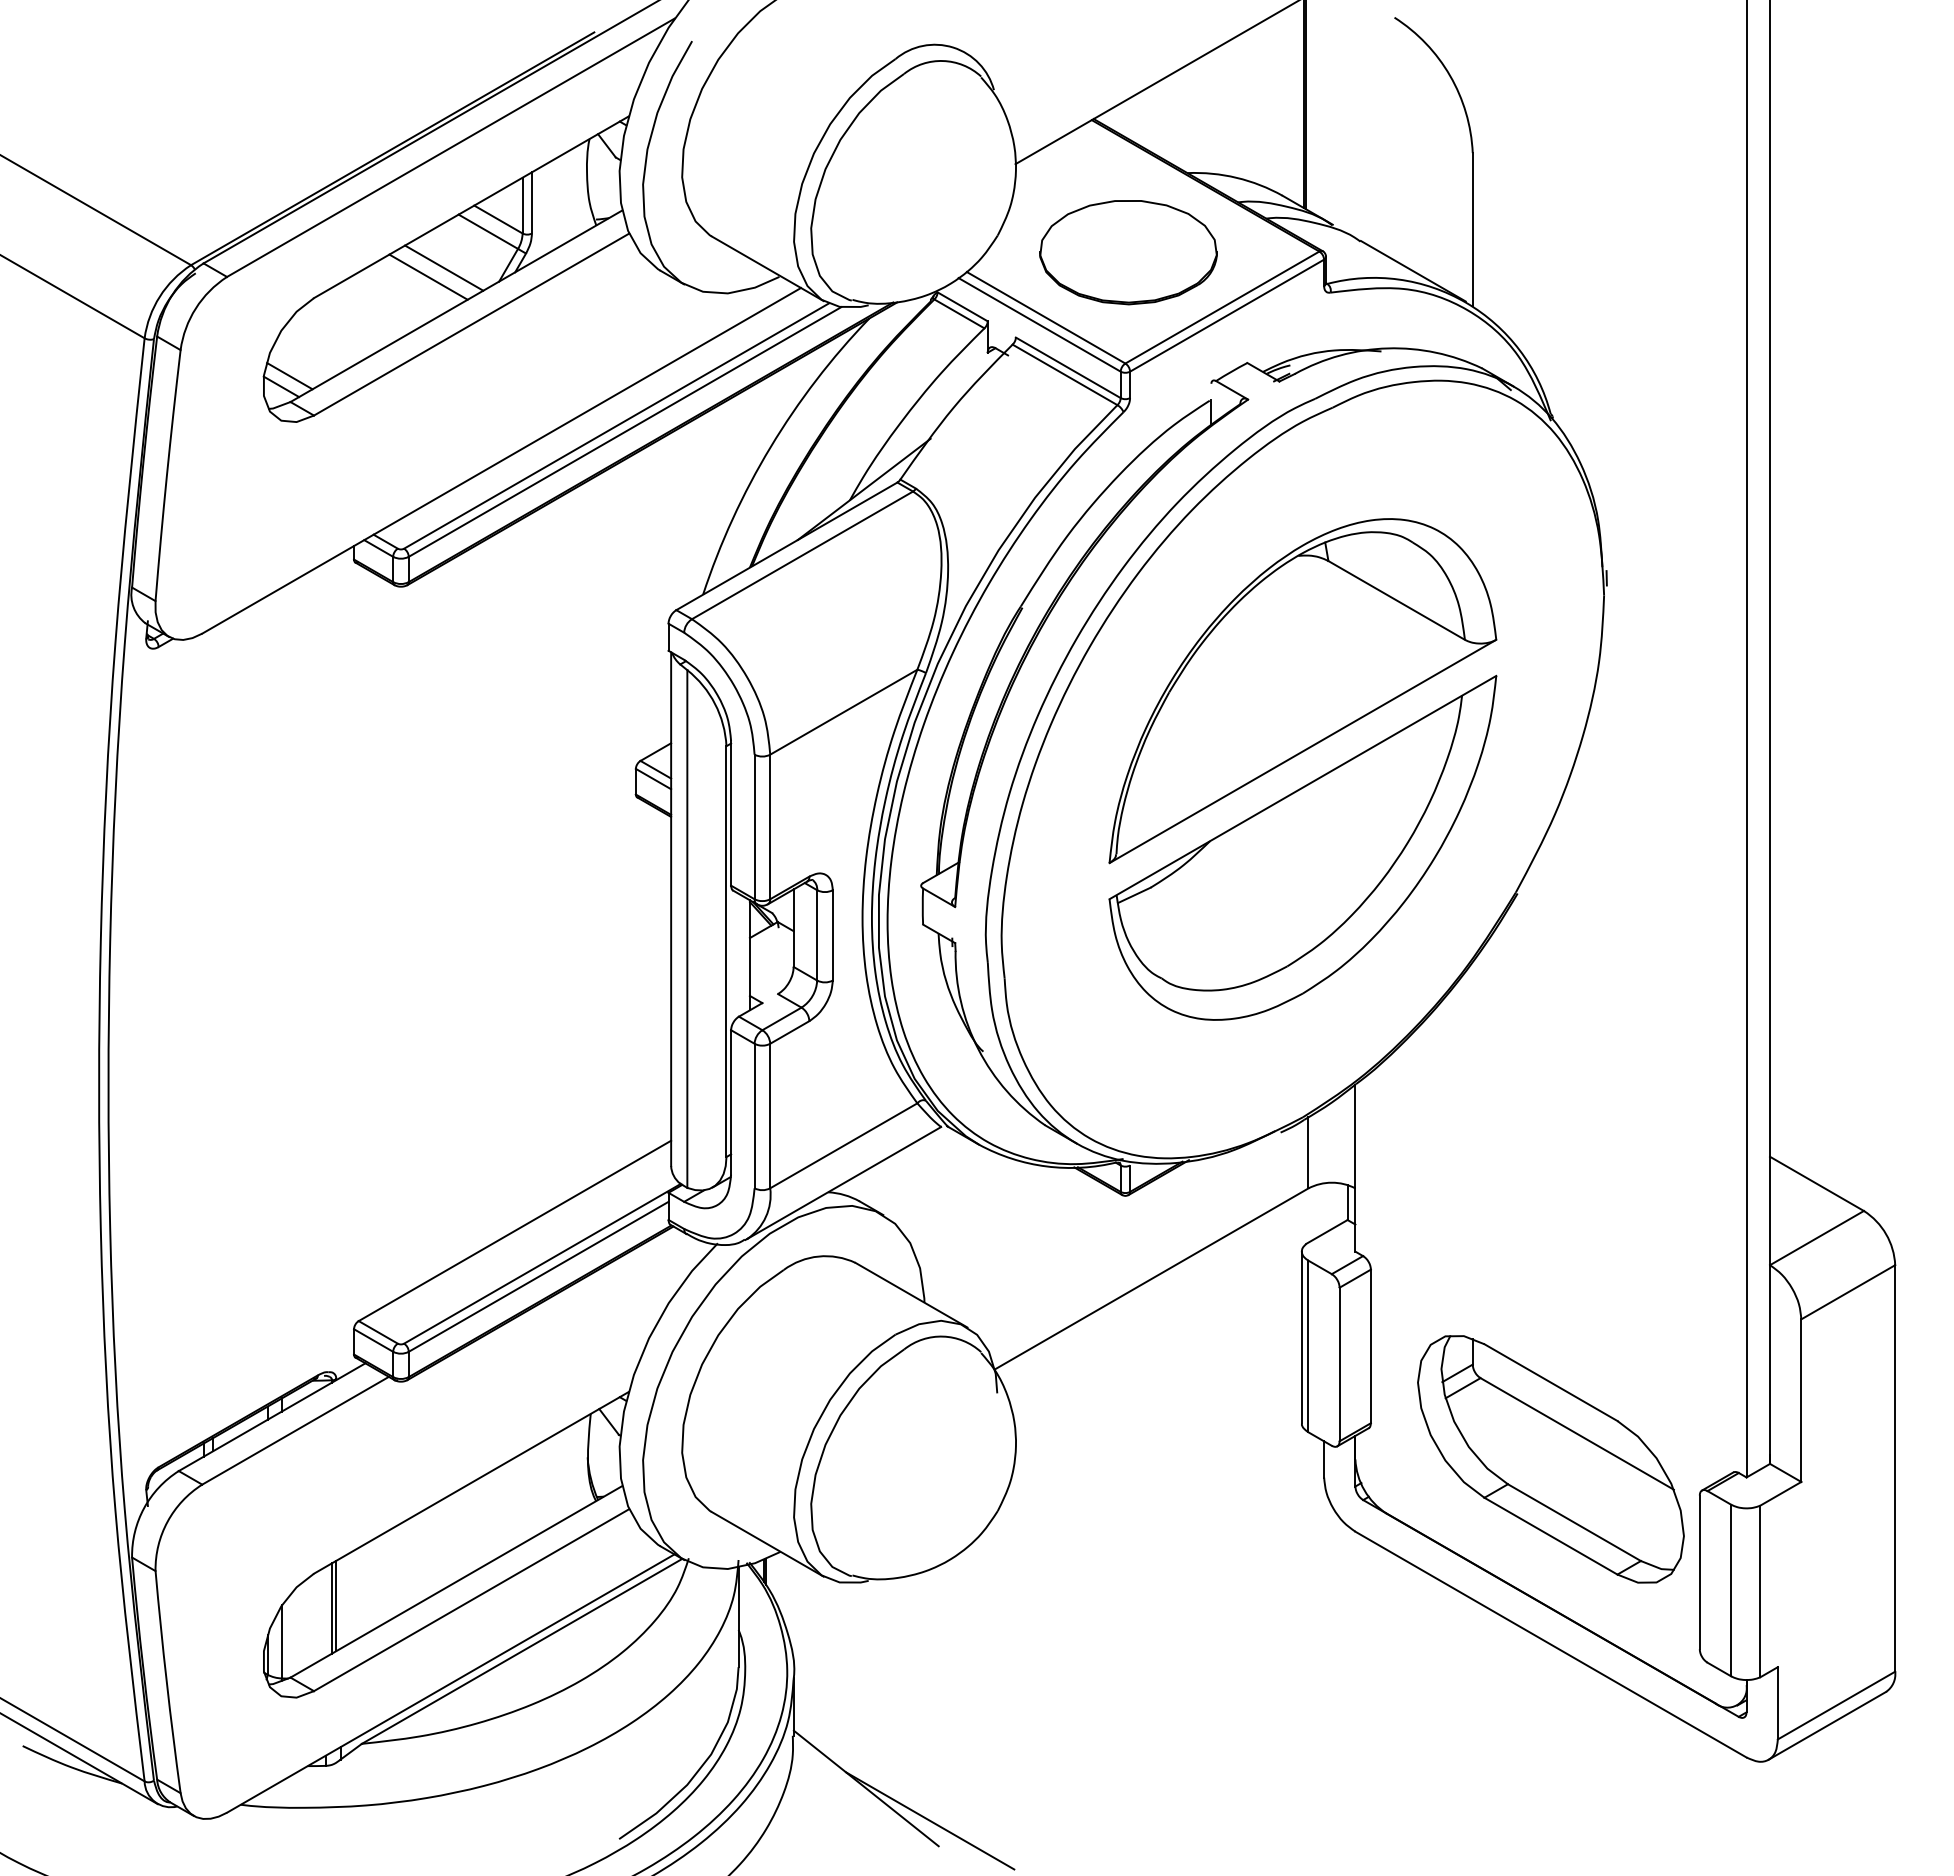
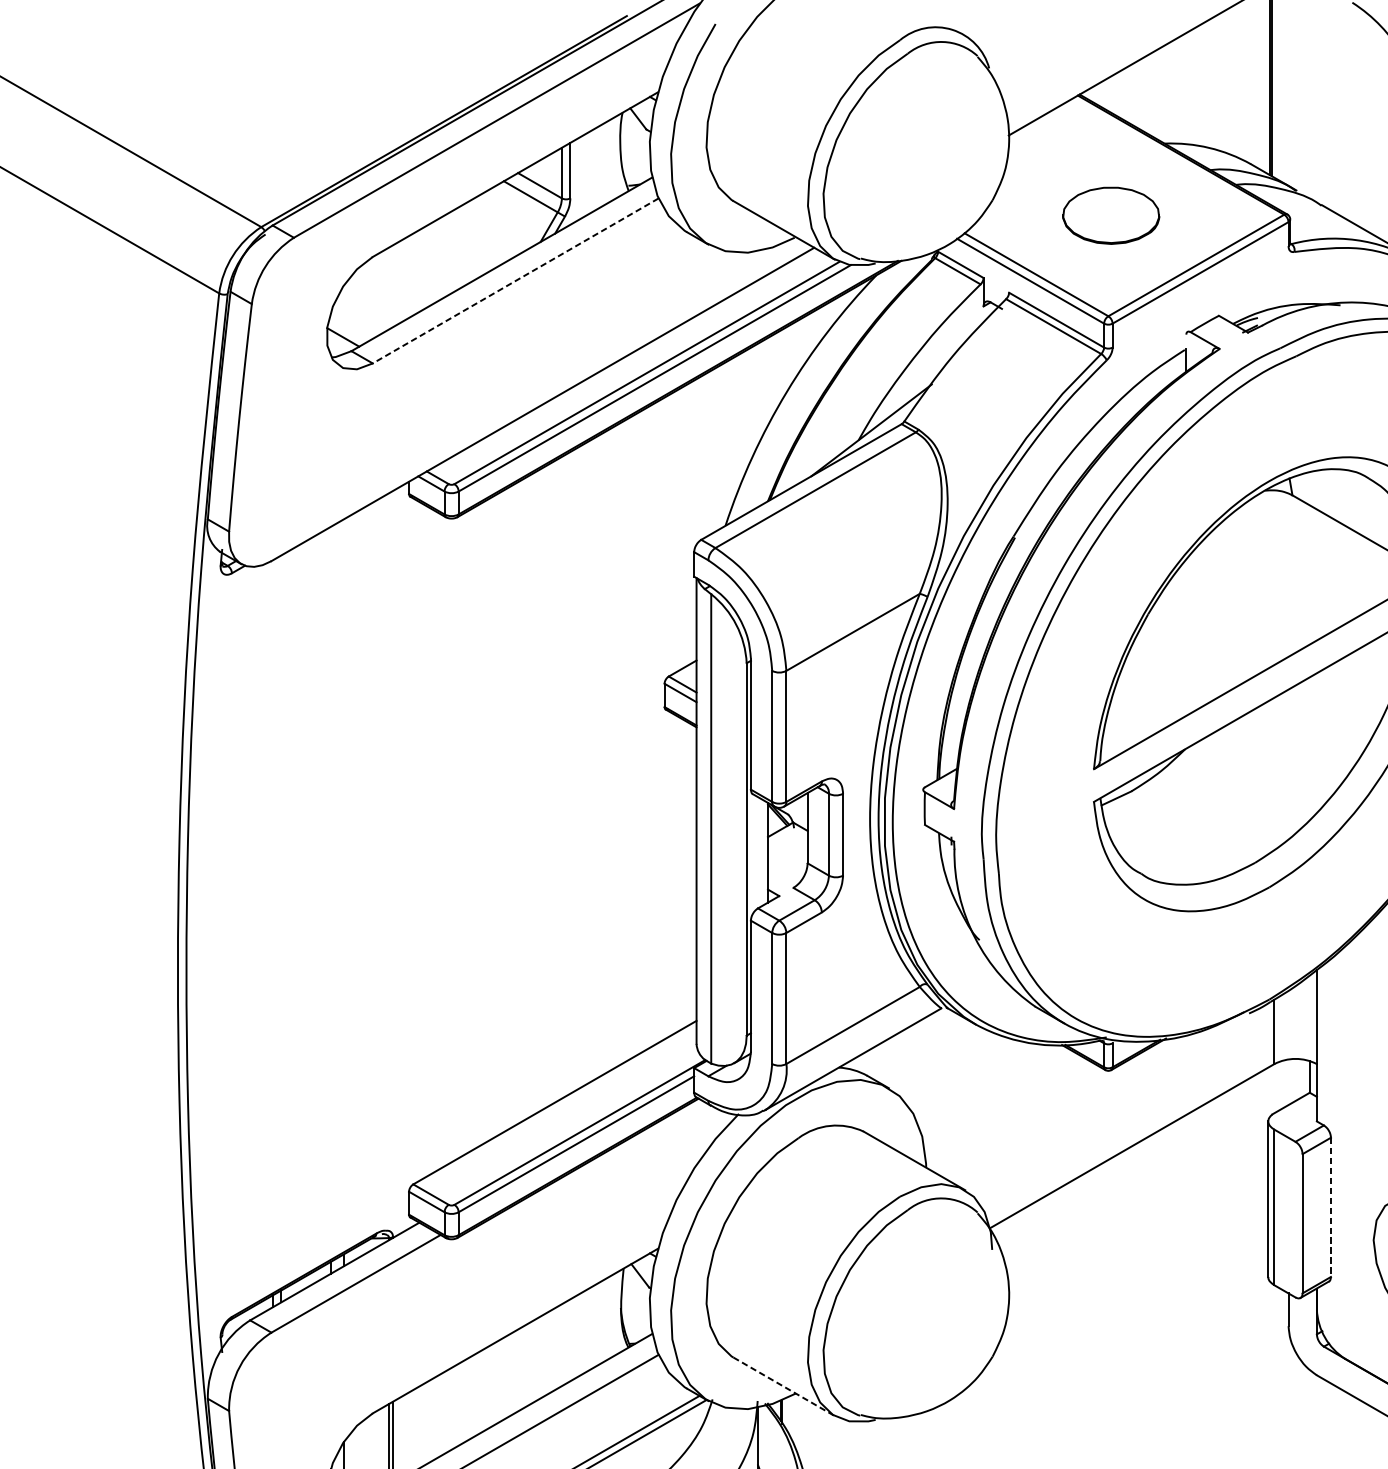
part: (1128, 252) -> (1111, 215), size x0.6
line: (444, 267) -> (491, 229), removed
line: (428, 276) -> (476, 237), removed
line: (471, 324) -> (515, 280), solid -> dashed
line: (289, 376) -> (350, 328), removed
line: (1370, 1346) -> (1330, 1207), solid -> dashed
line: (767, 1544) -> (783, 1386), solid -> dashed

